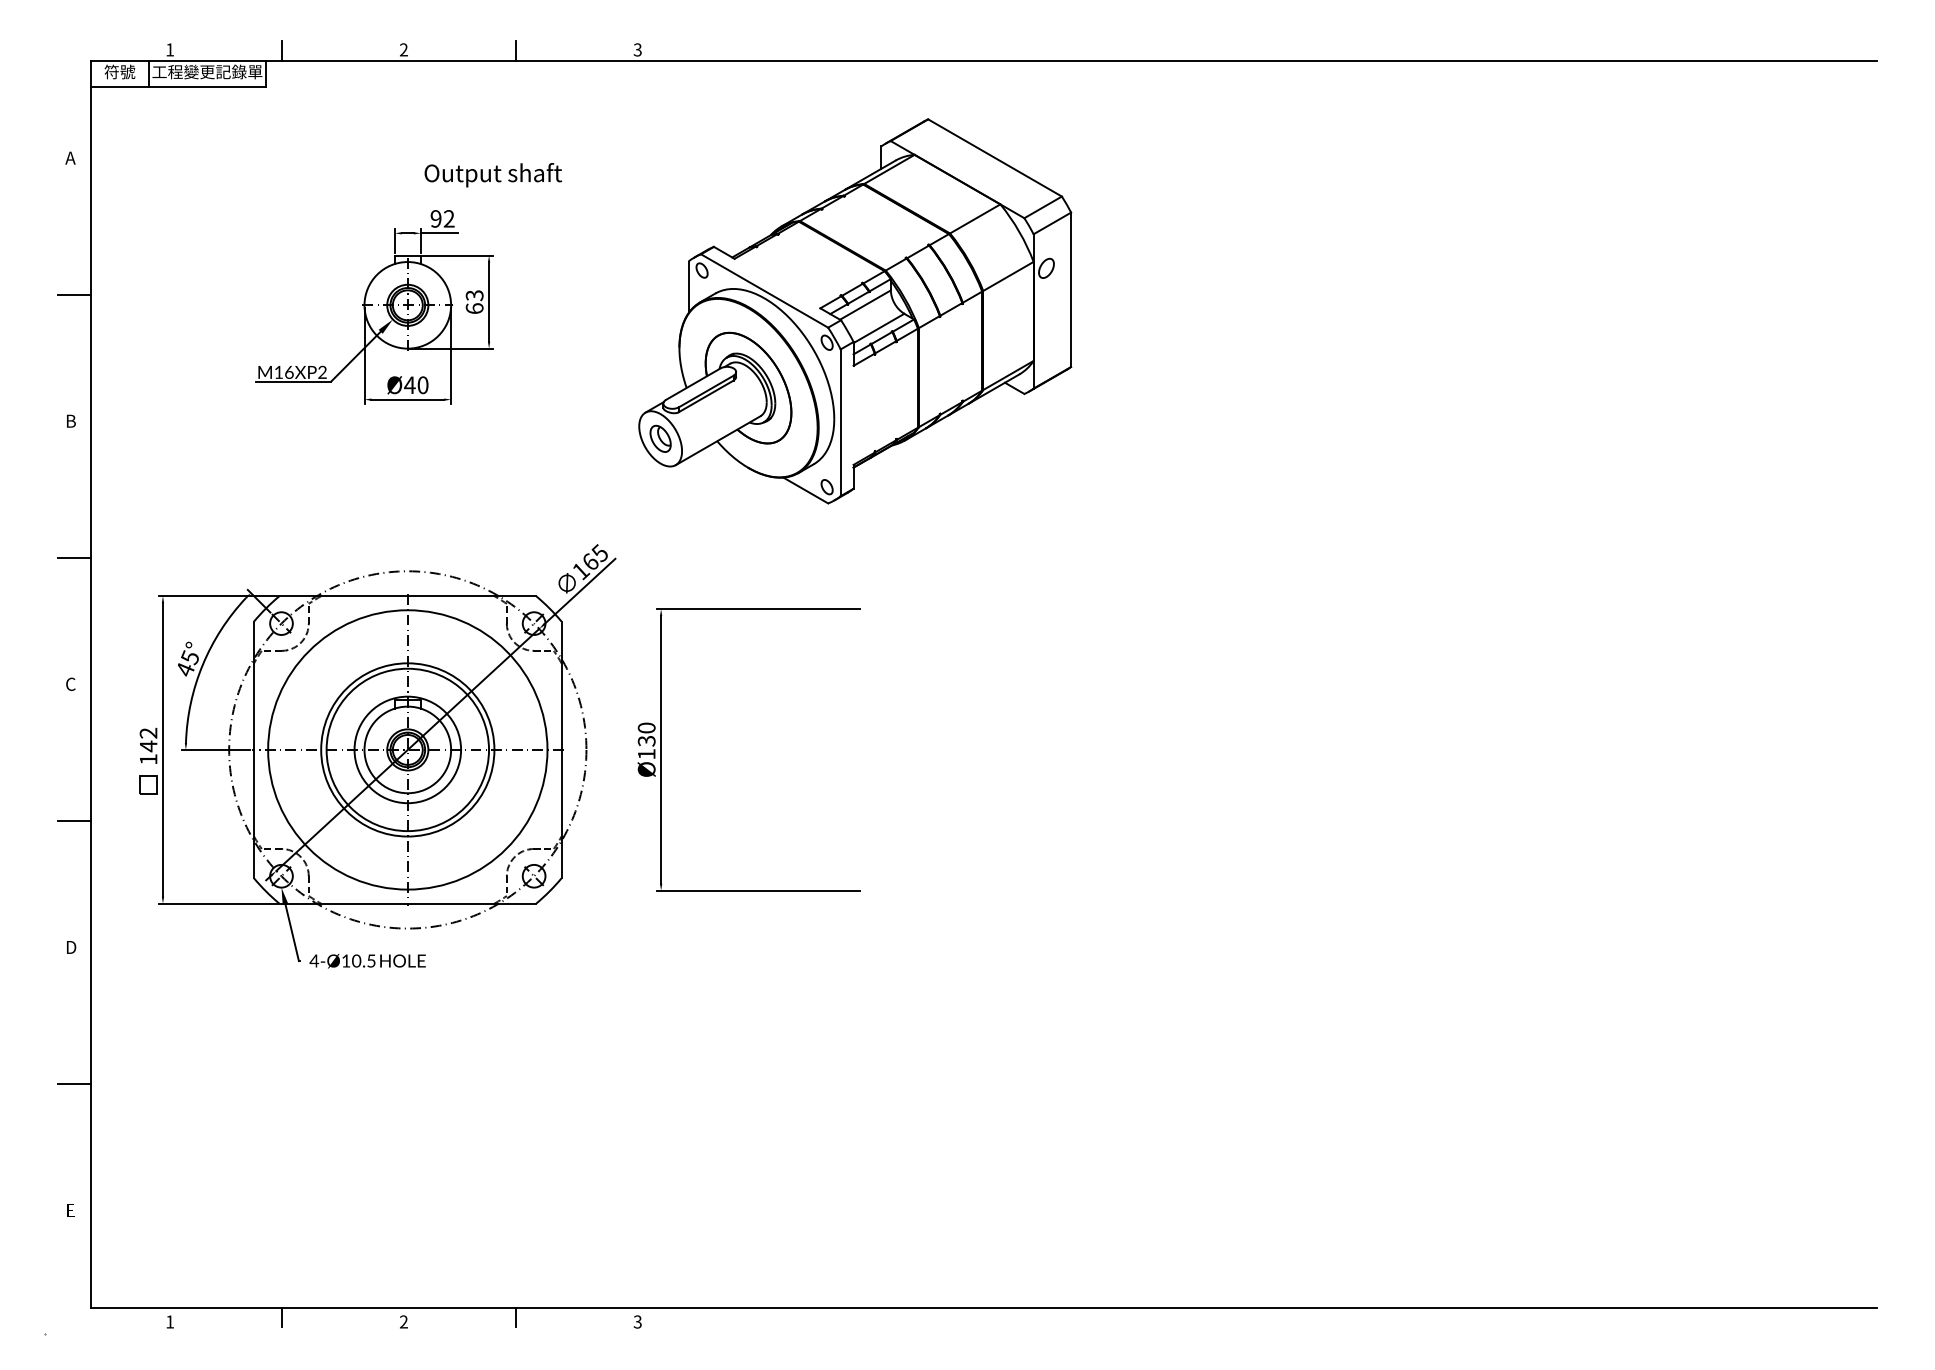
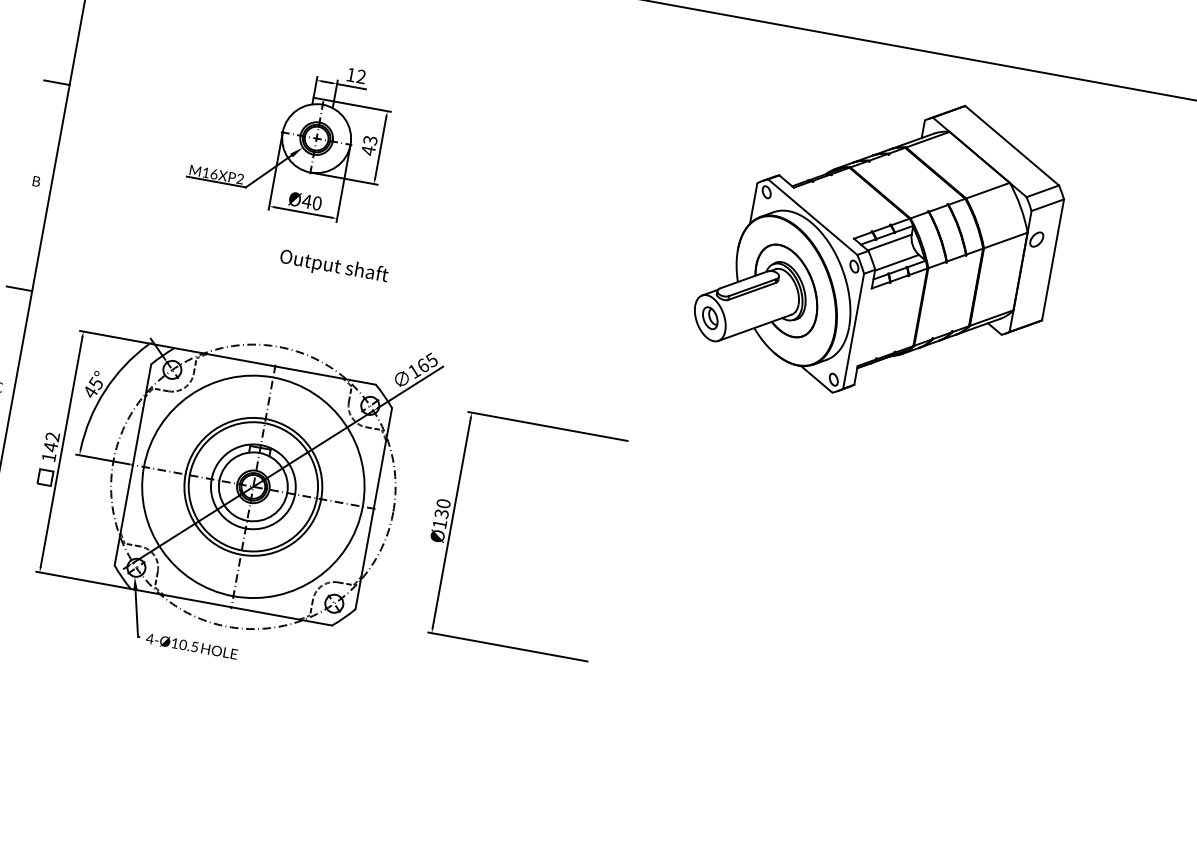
text: (492, 175) -> (333, 267), moved
text: (435, 218) -> (350, 74), 92 -> 12
text: (474, 308) -> (368, 150), 63 -> 43
part: (855, 311) -> (881, 246), moved

